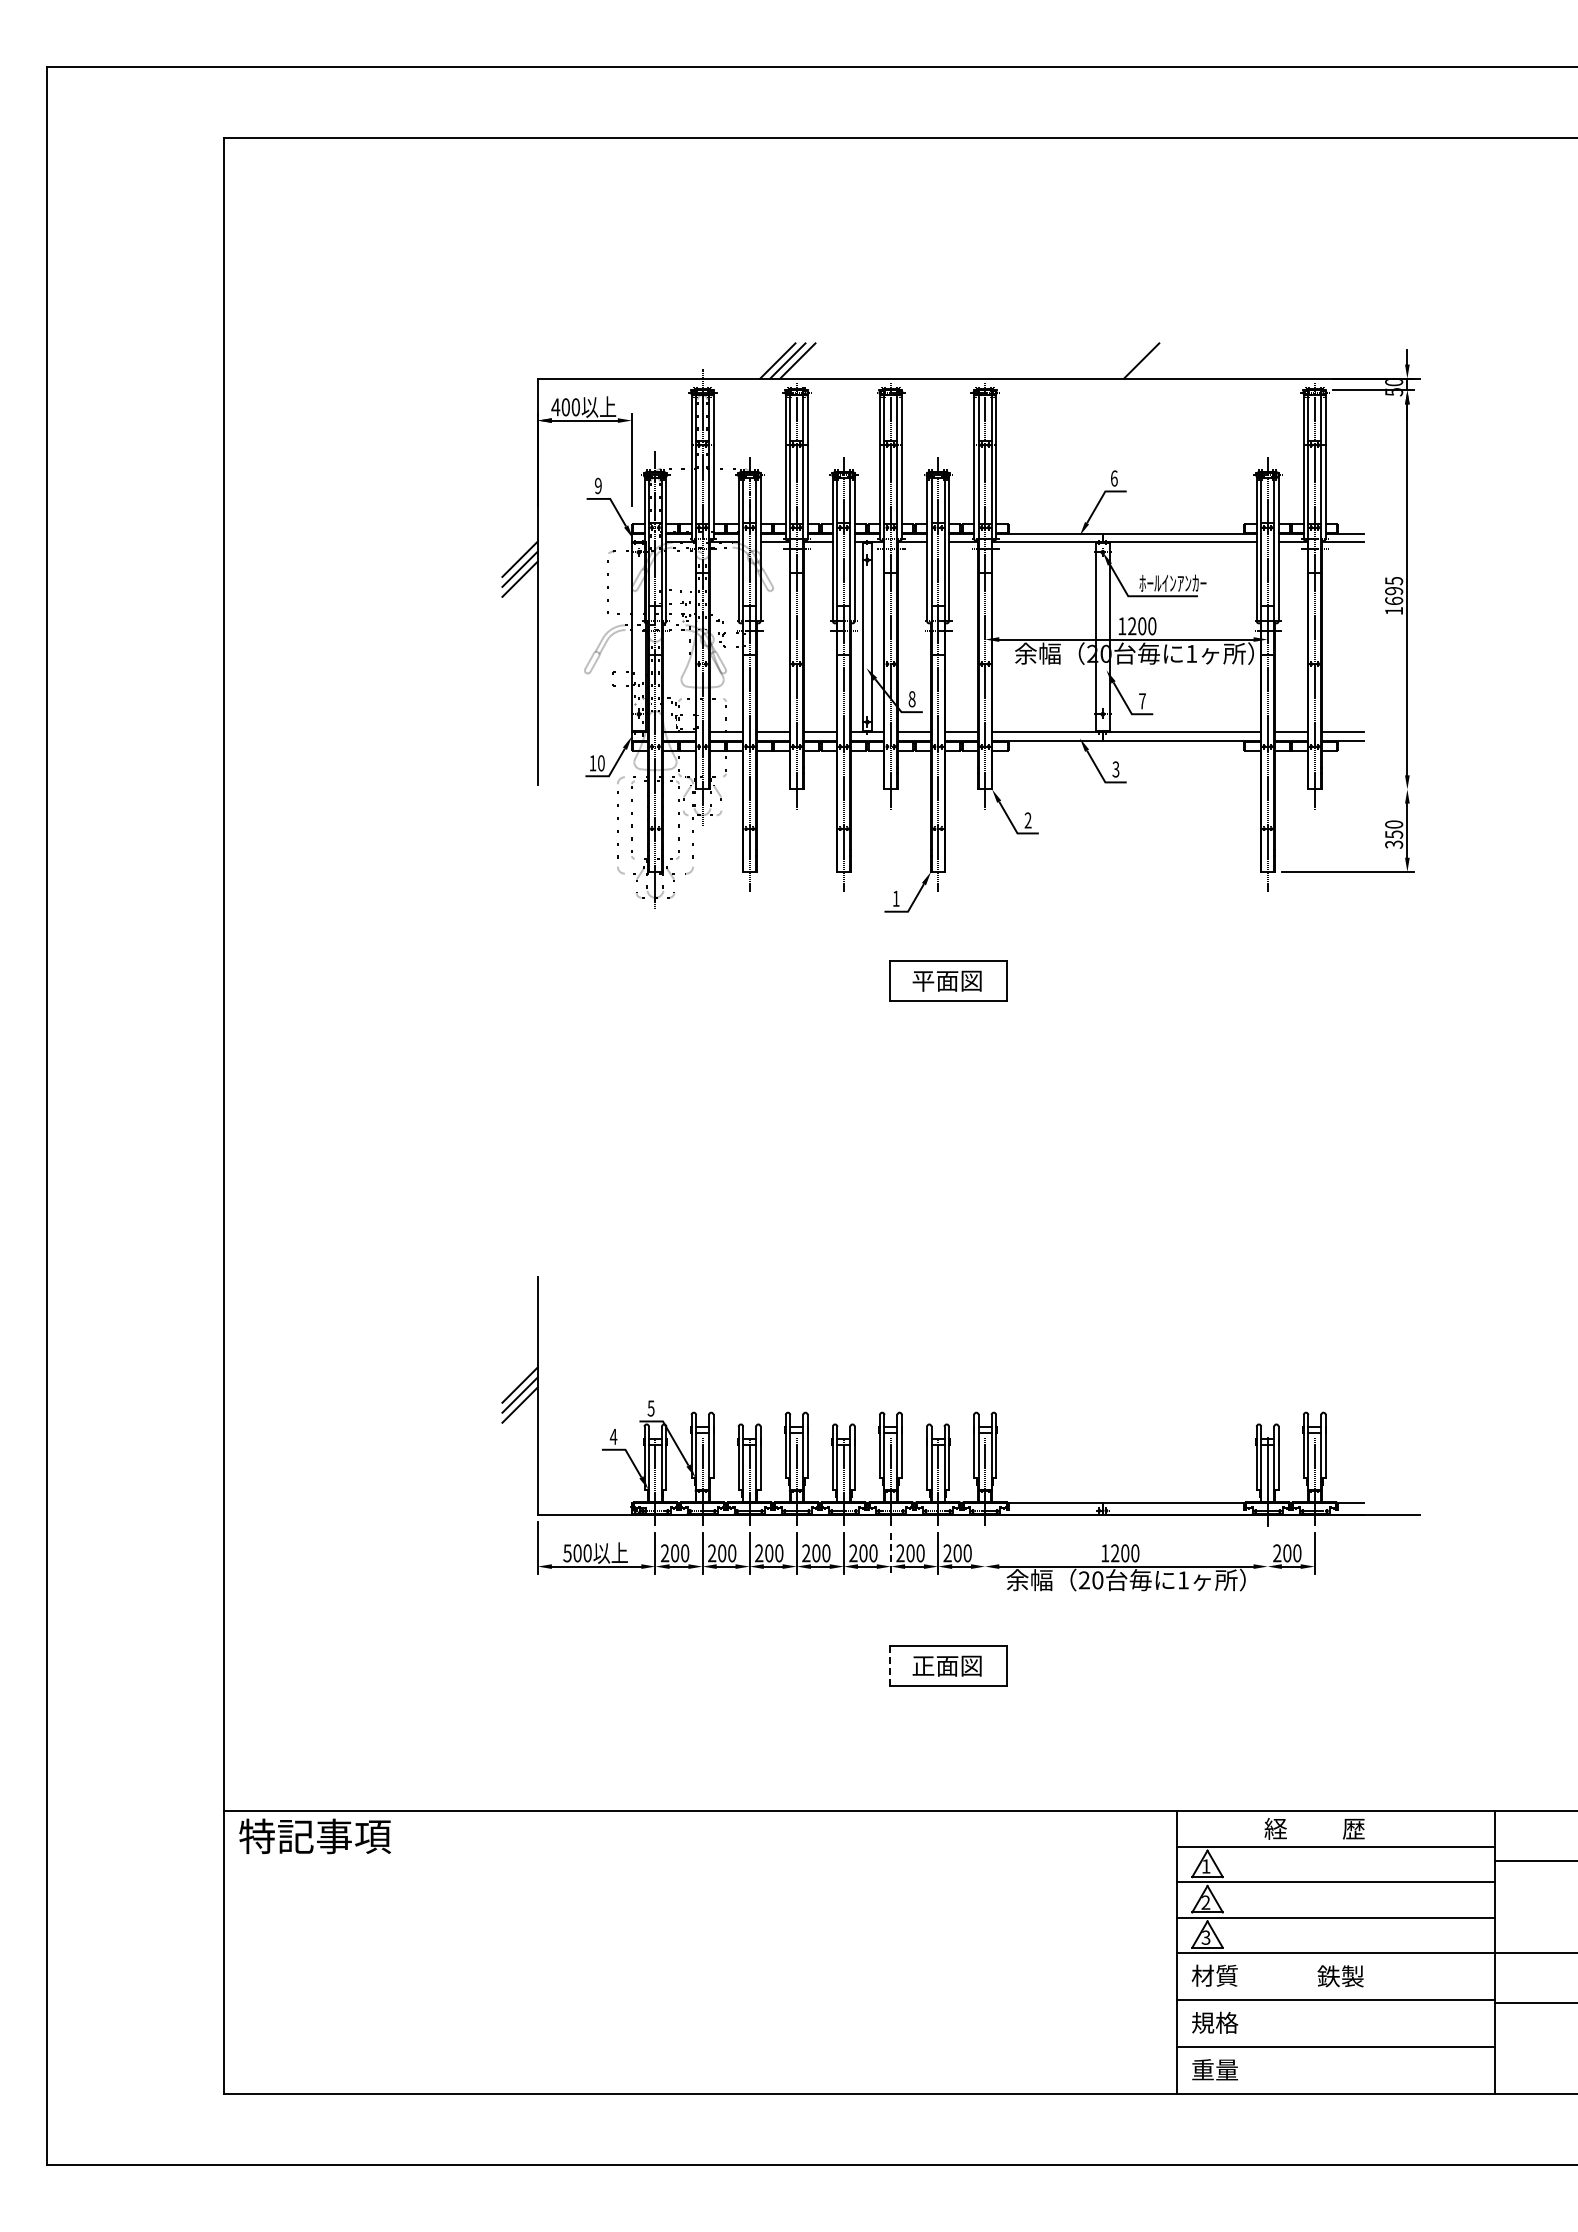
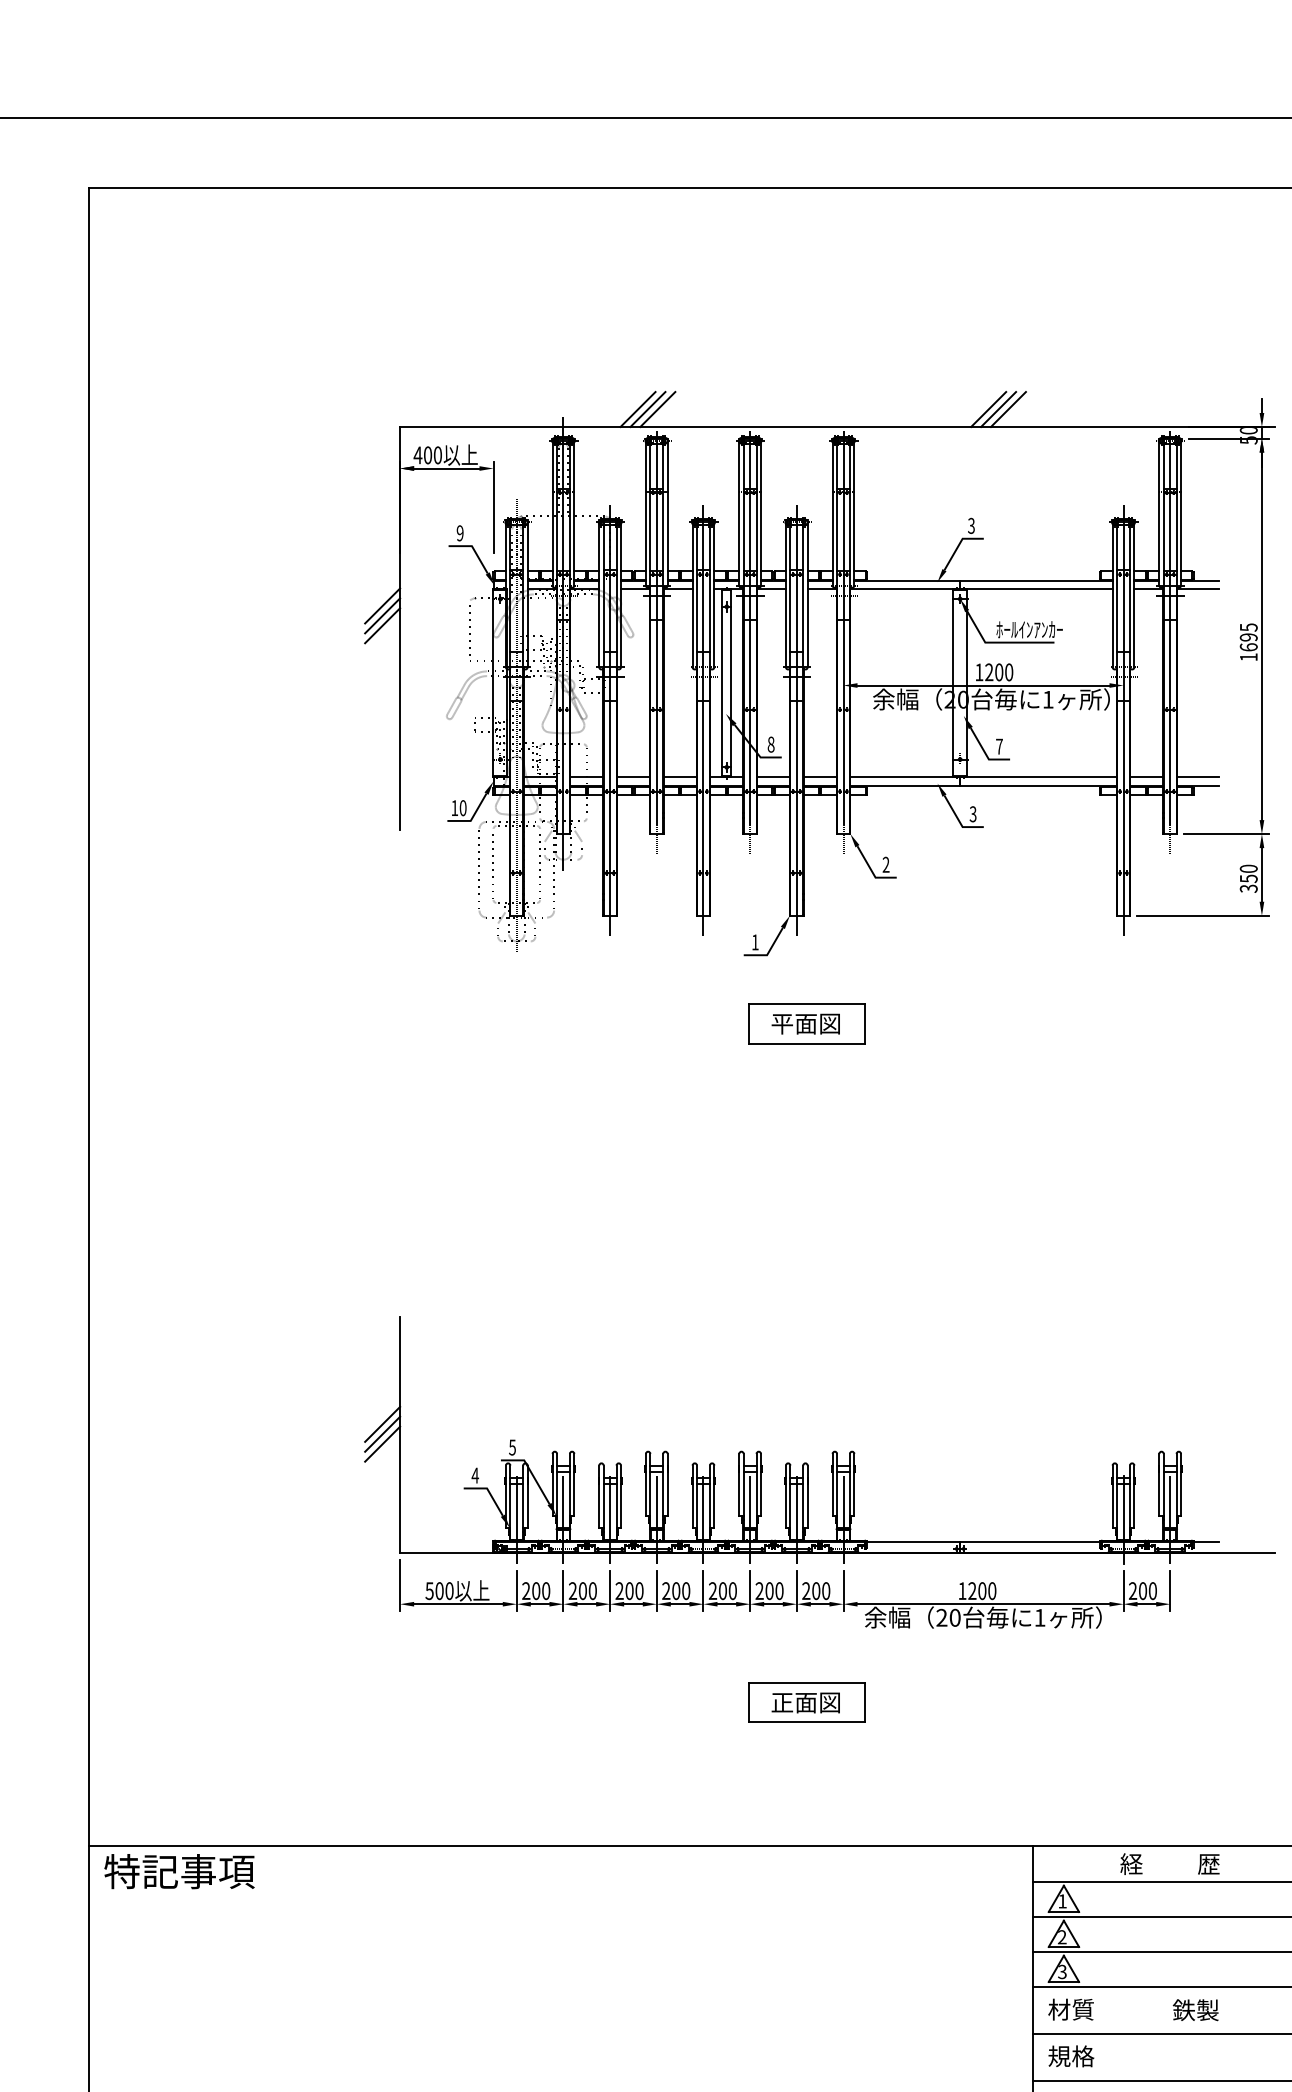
line: (1131, 360) -> (988, 408), added
line: (1151, 360) -> (1008, 408), added
text: (1113, 478) -> (970, 525), 6 -> 3
line: (1371, 789) -> (1226, 834), added
line: (985, 1552) -> (843, 1590), added
line: (1267, 1552) -> (1123, 1590), added
line: (890, 1553) -> (749, 1591), dashed -> solid
line: (890, 1666) -> (749, 1703), dashed -> solid

